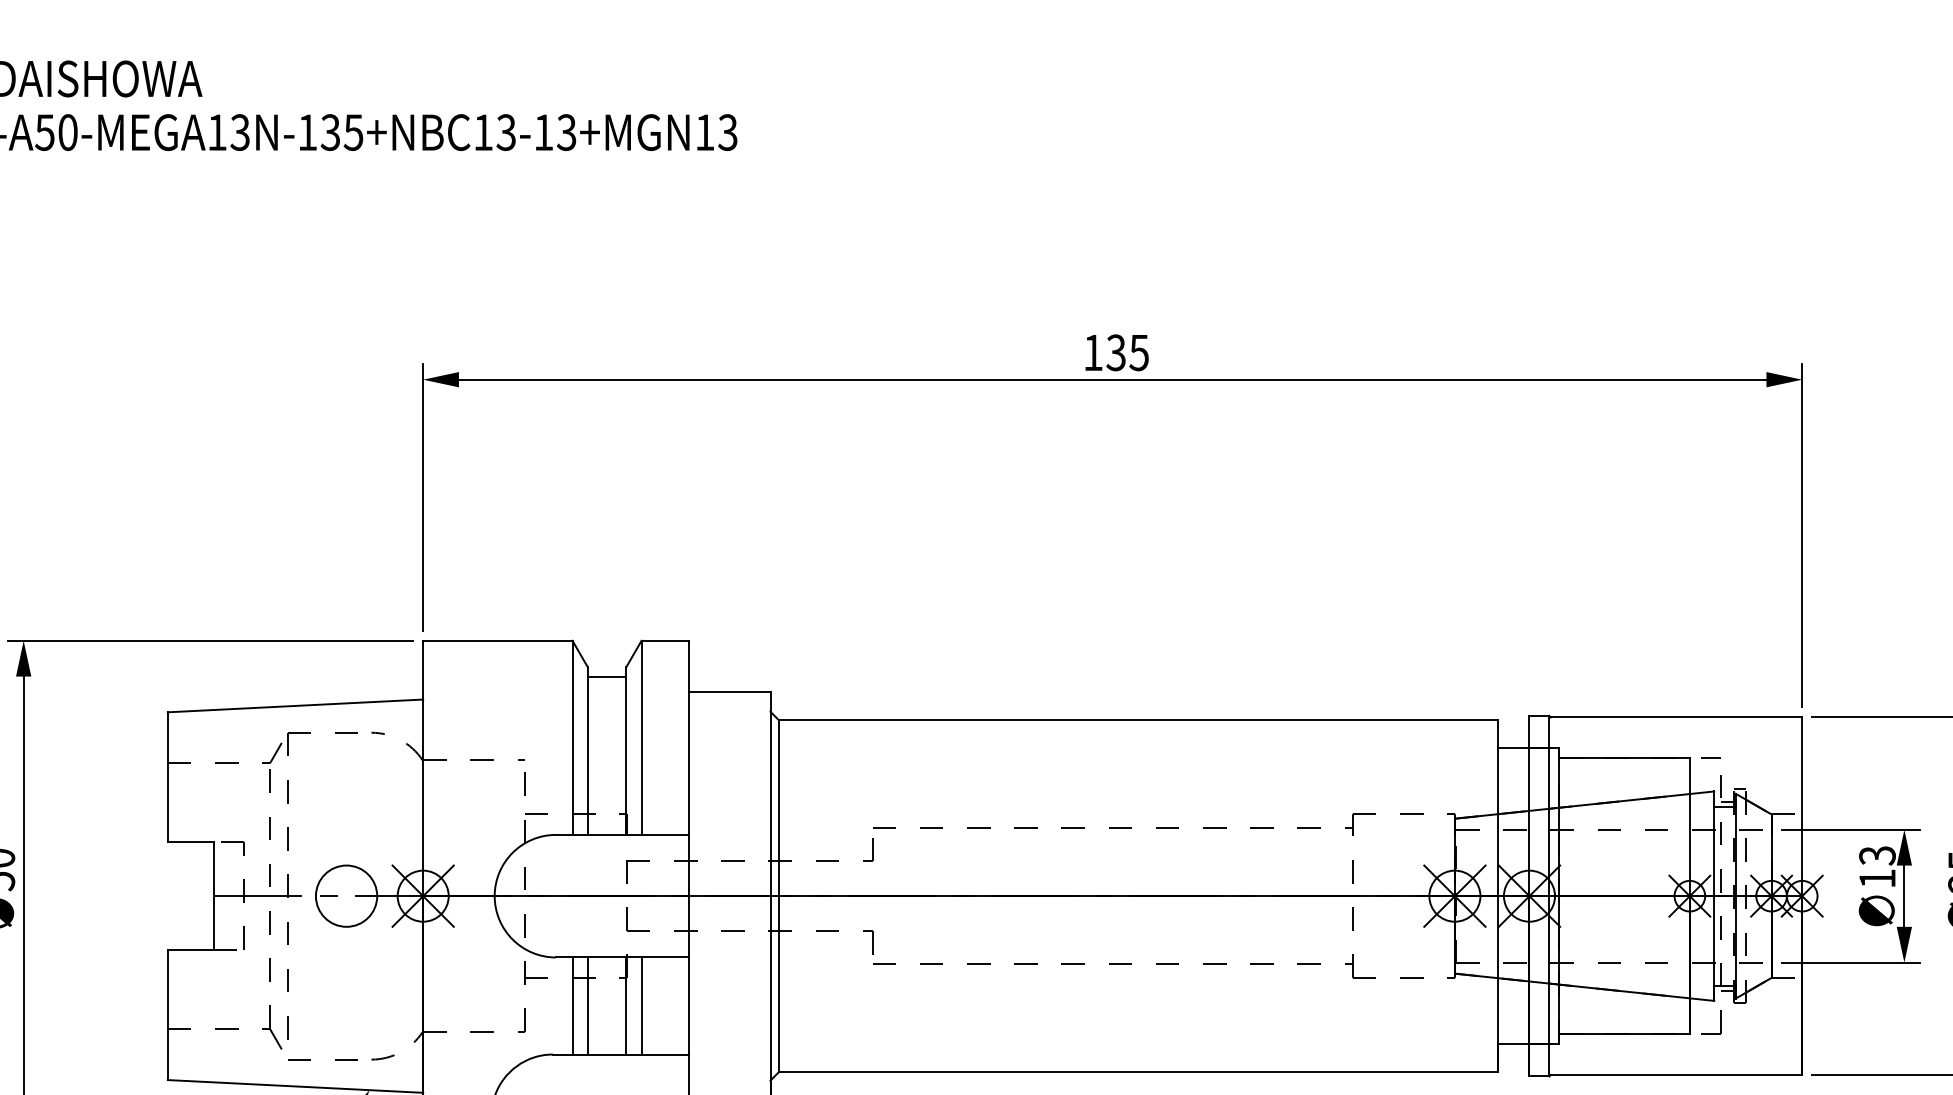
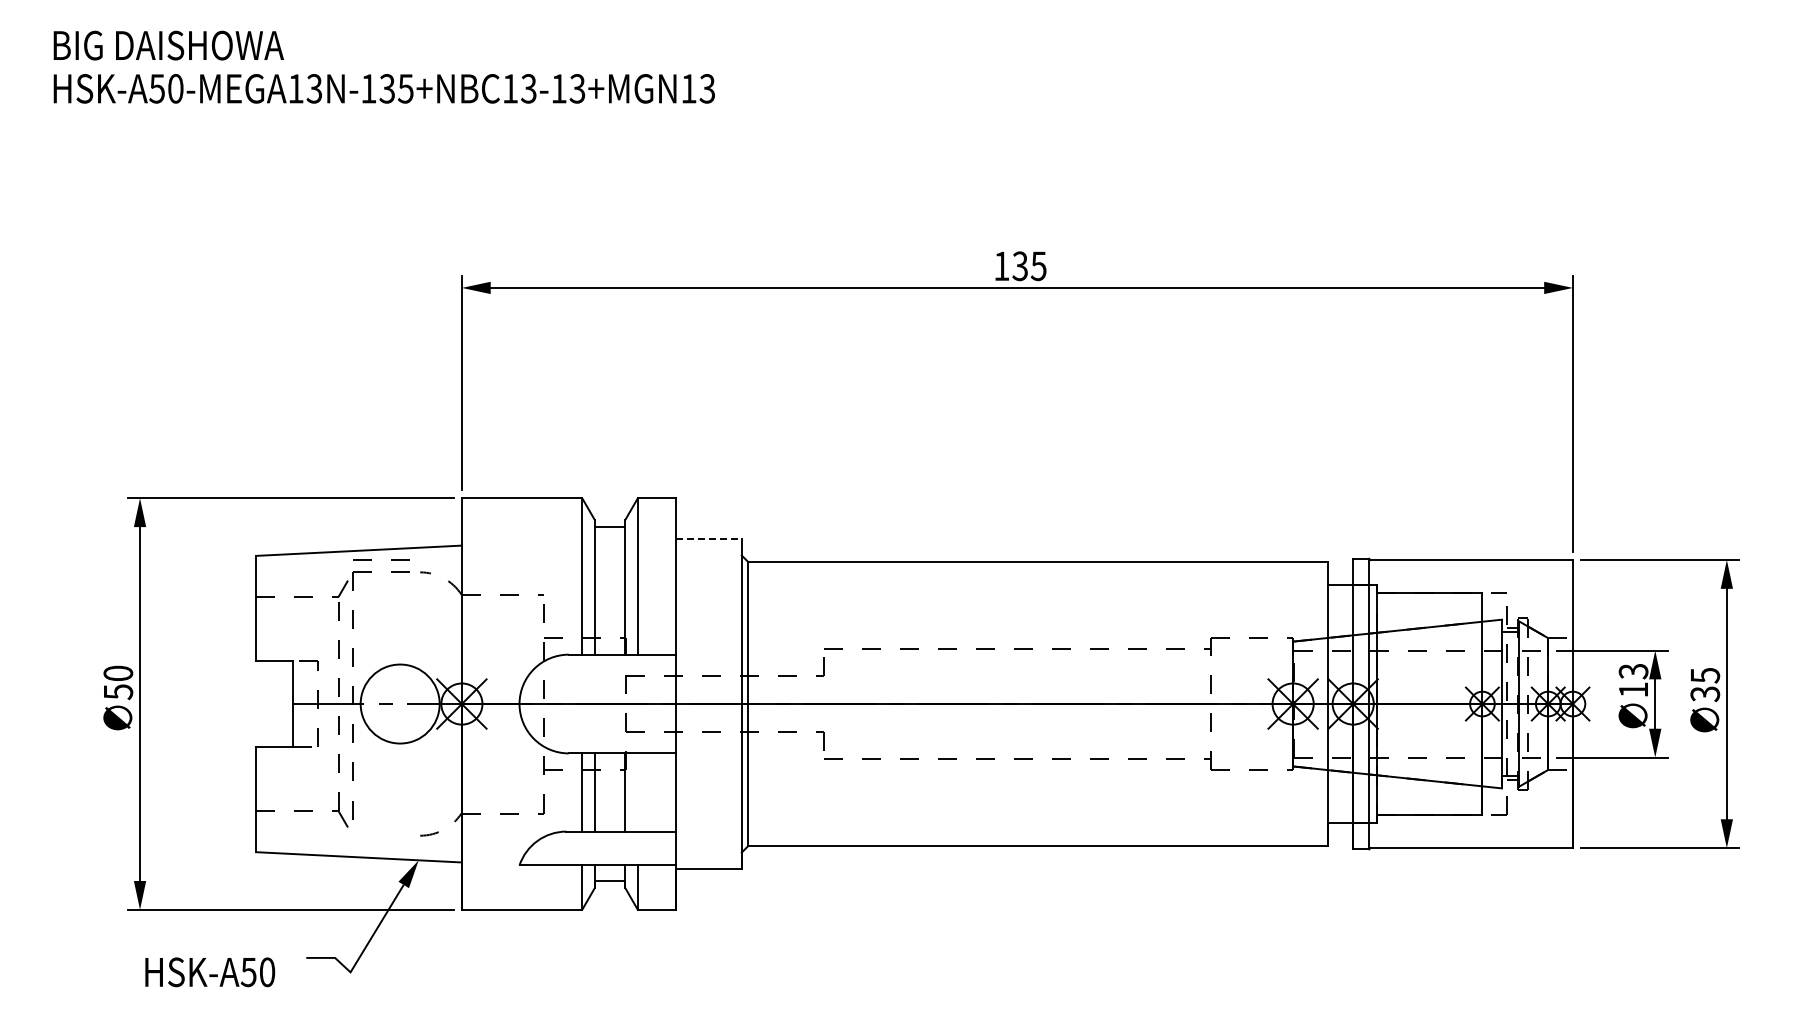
line: (729, 691) -> (708, 539), solid -> dashed
circle: (345, 895) -> (399, 703), size x1.6
line: (641, 1005) -> (637, 792), removed
line: (310, 1059) -> (371, 559), moved

